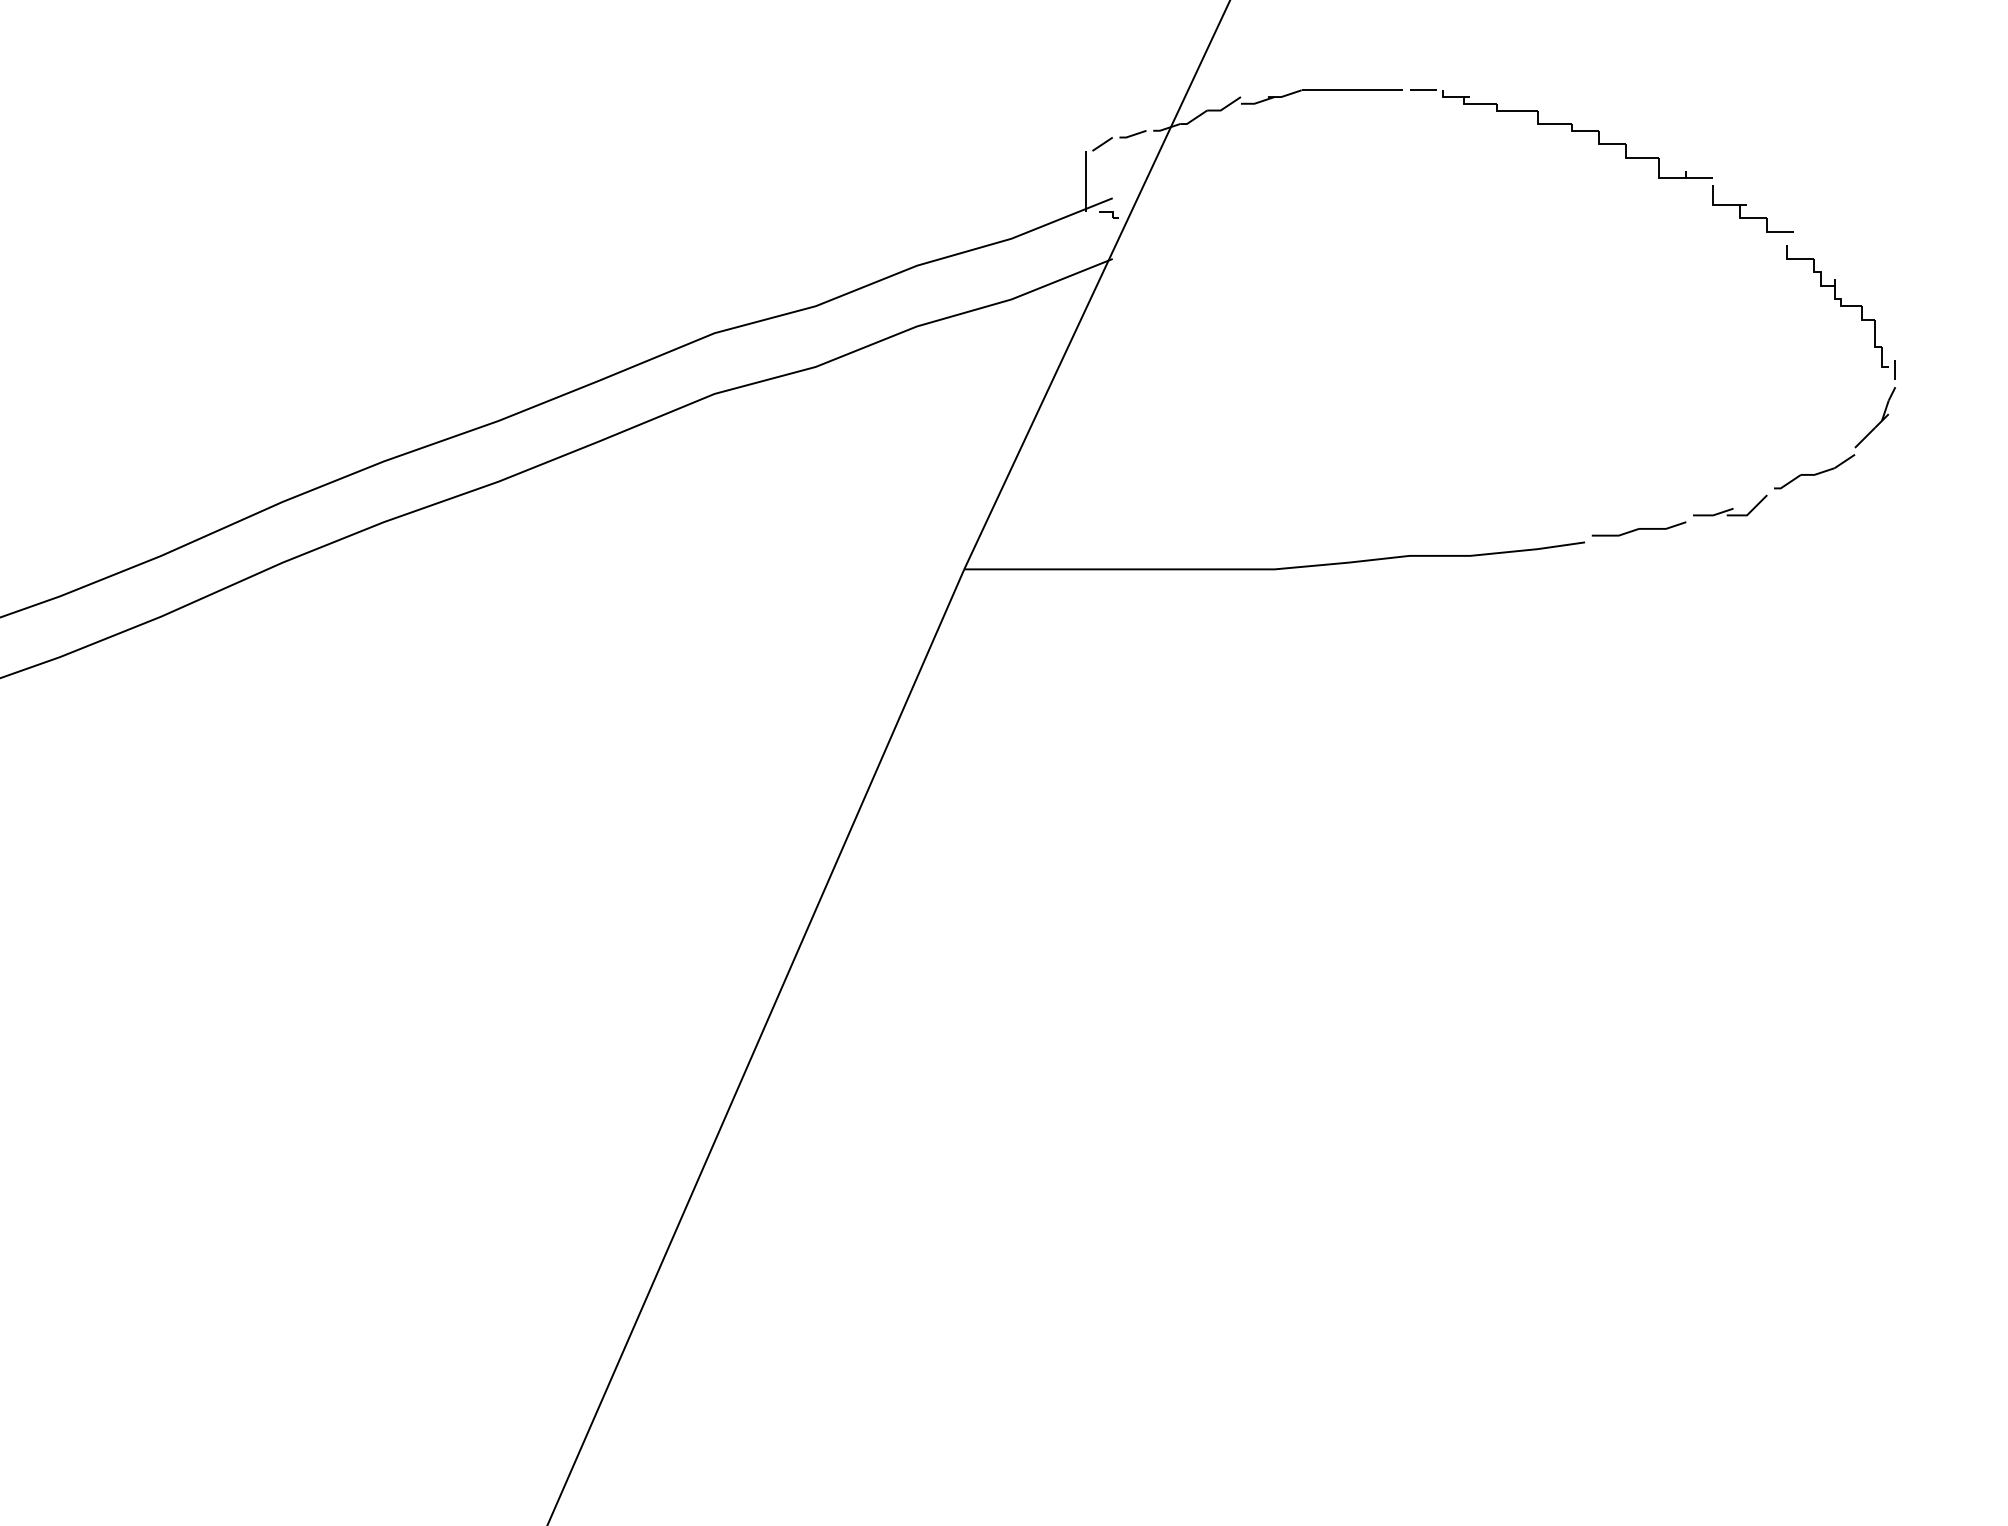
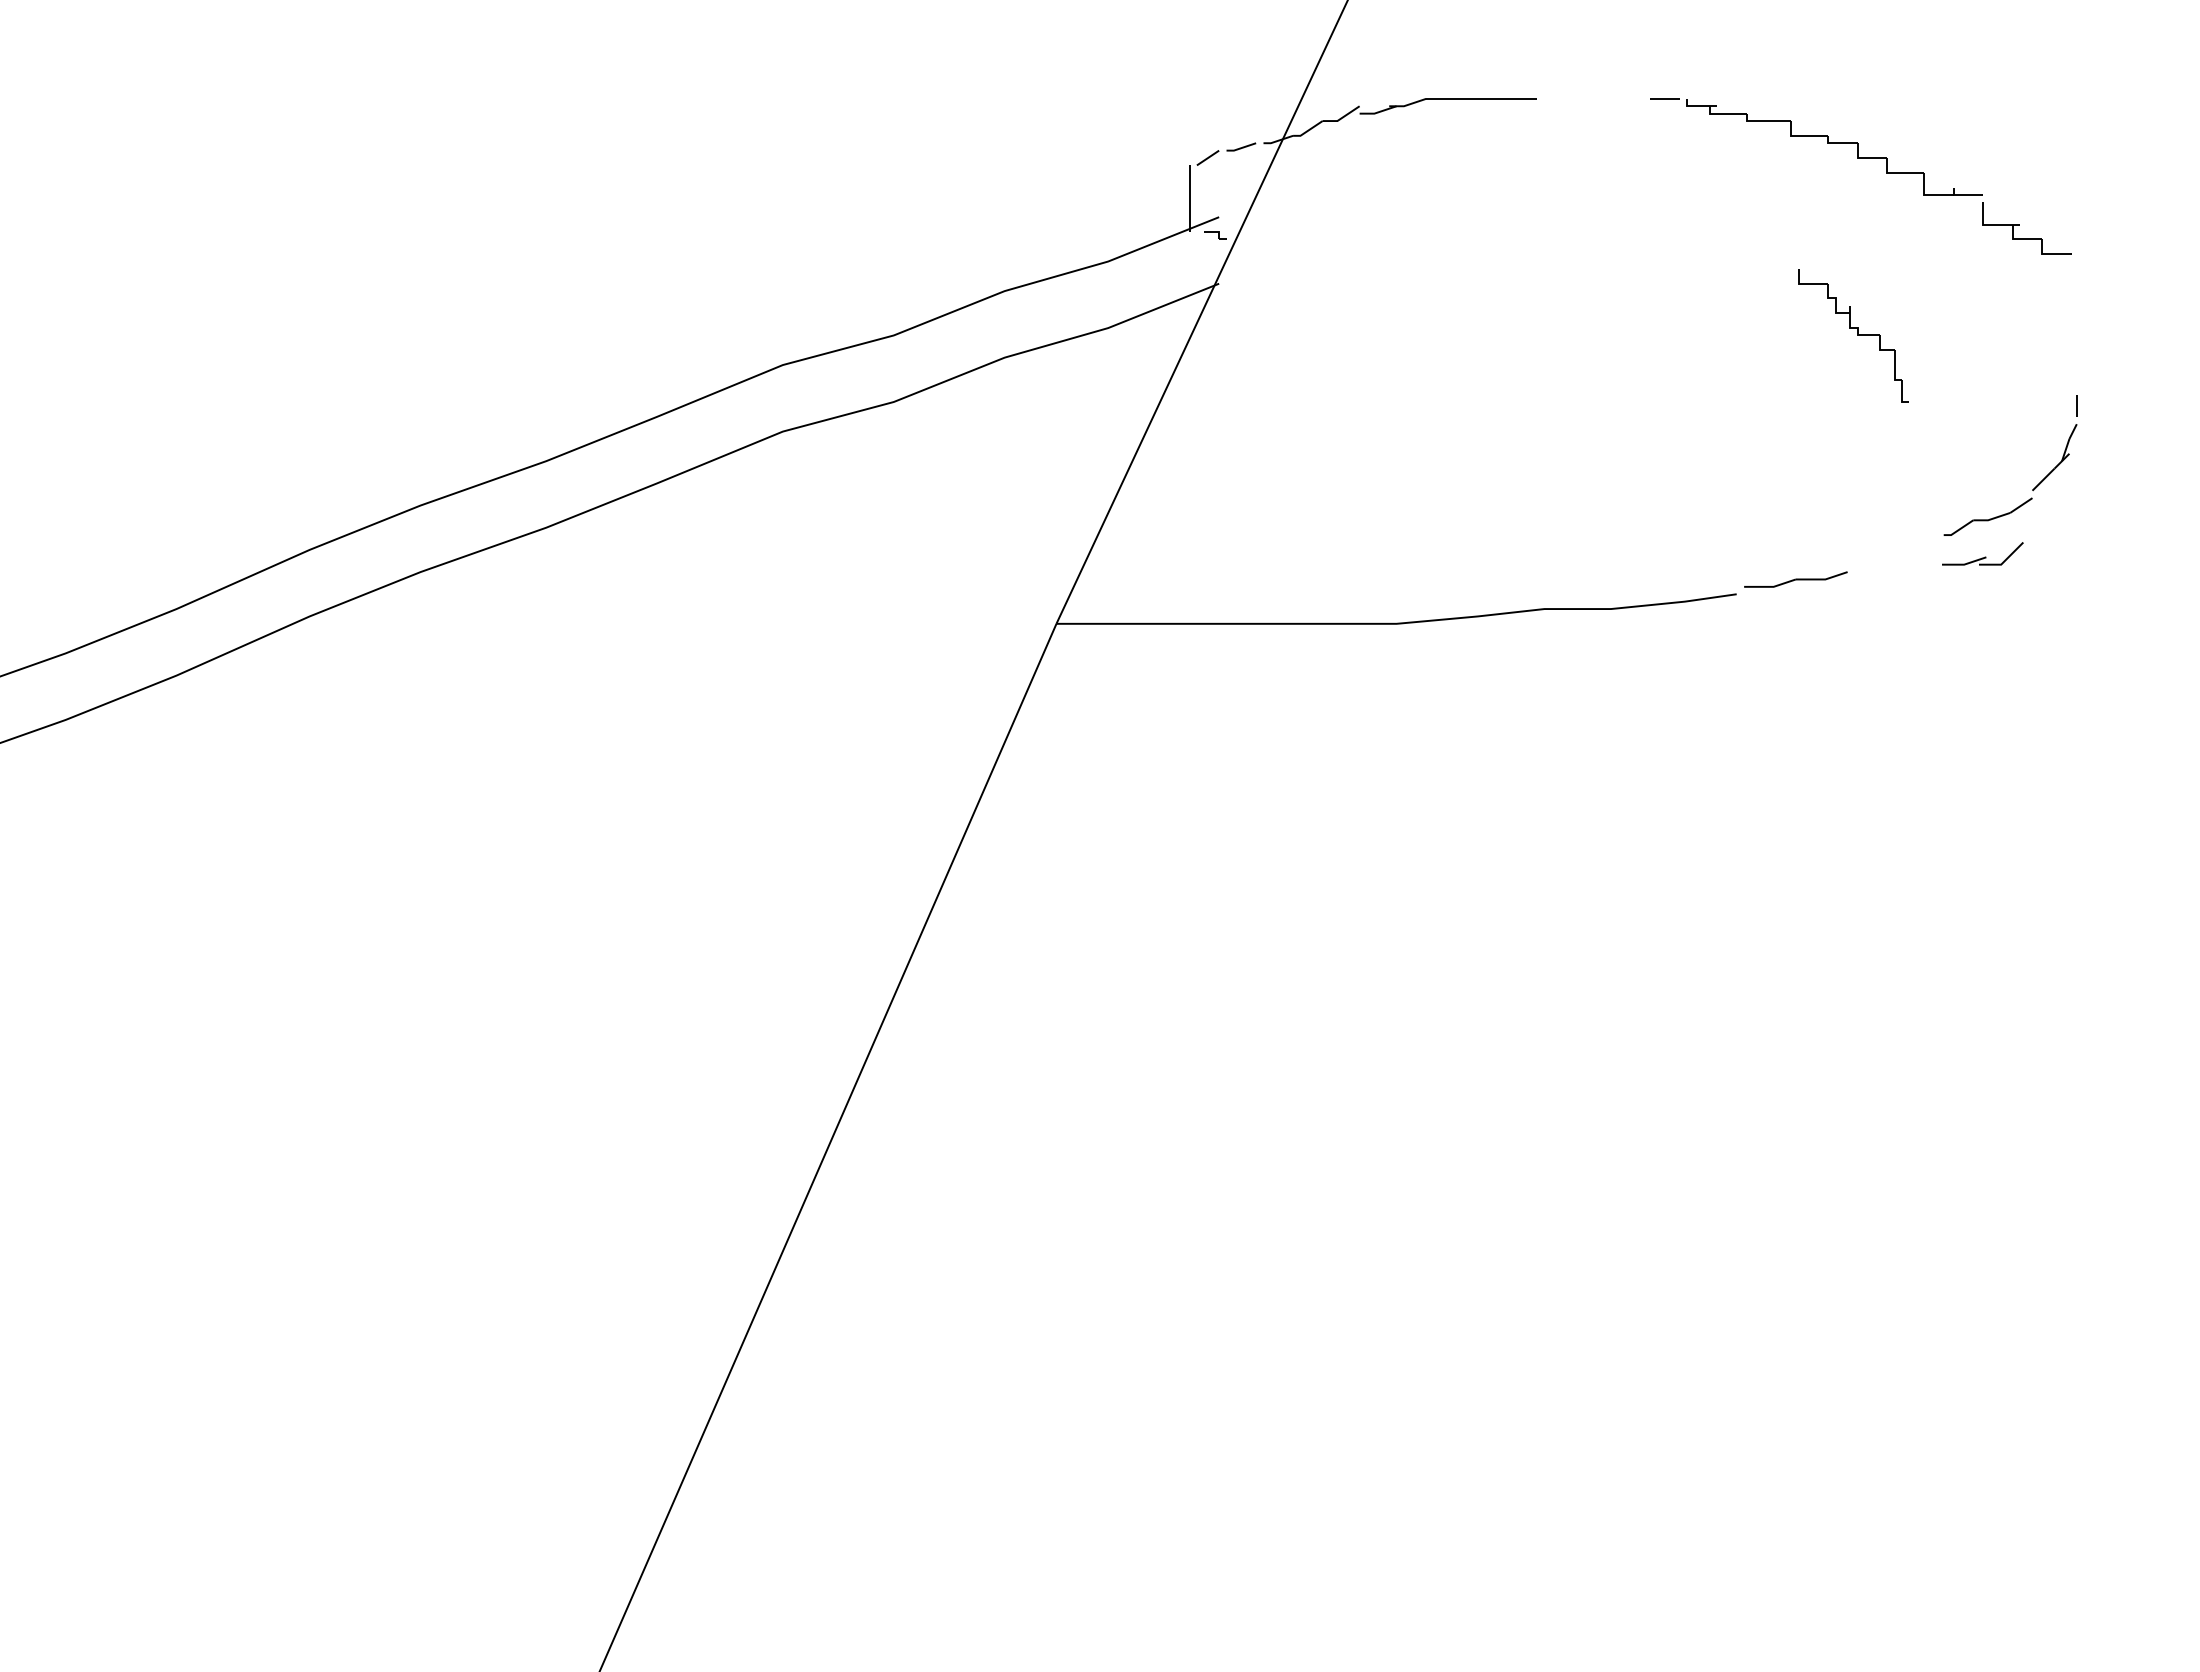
part: (1601, 144) -> (1860, 158), moved
part: (1837, 306) -> (1853, 335), moved
part: (1729, 505) -> (1982, 553), moved

